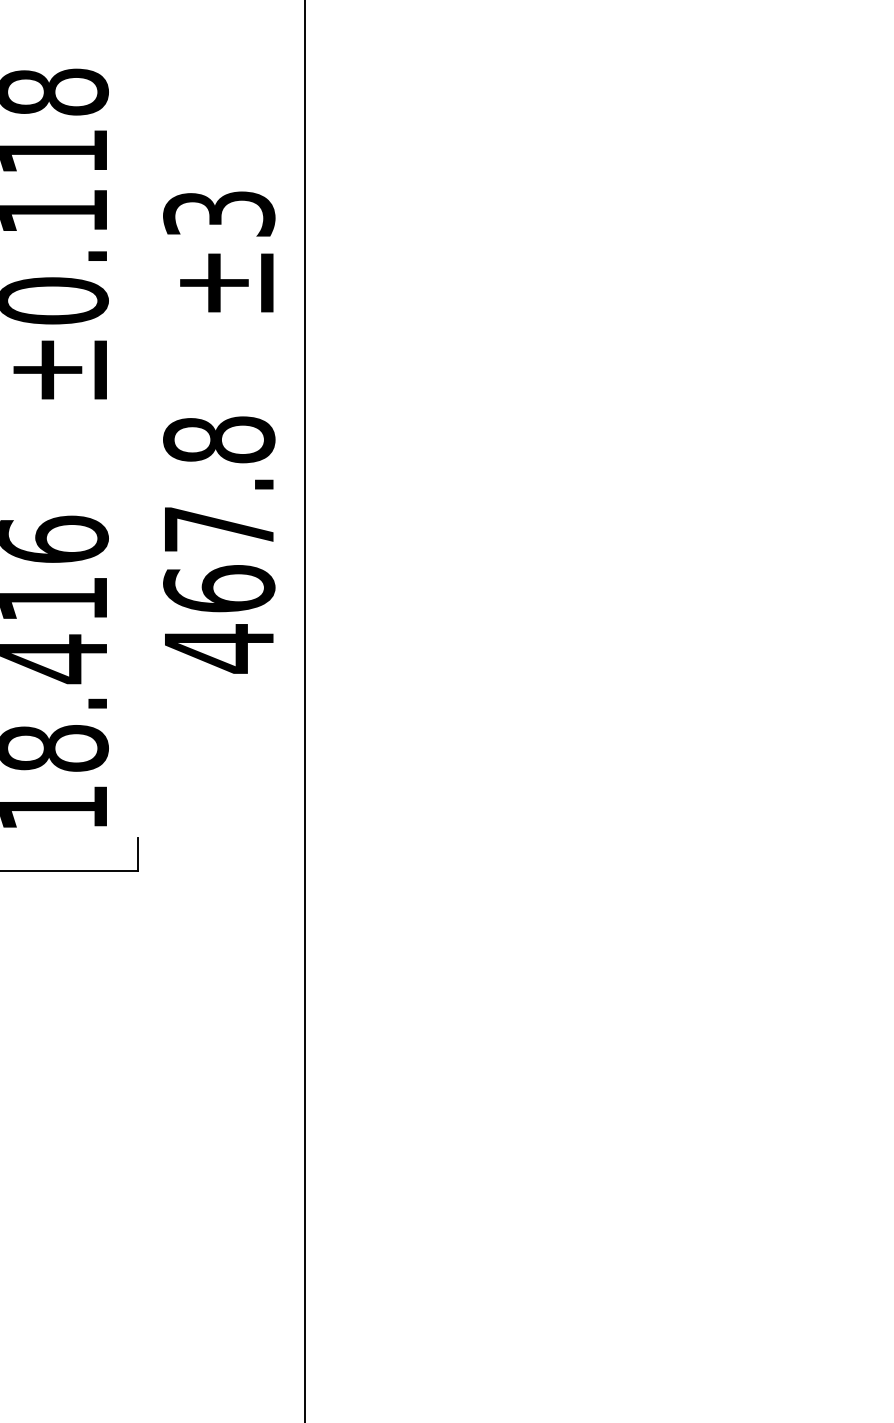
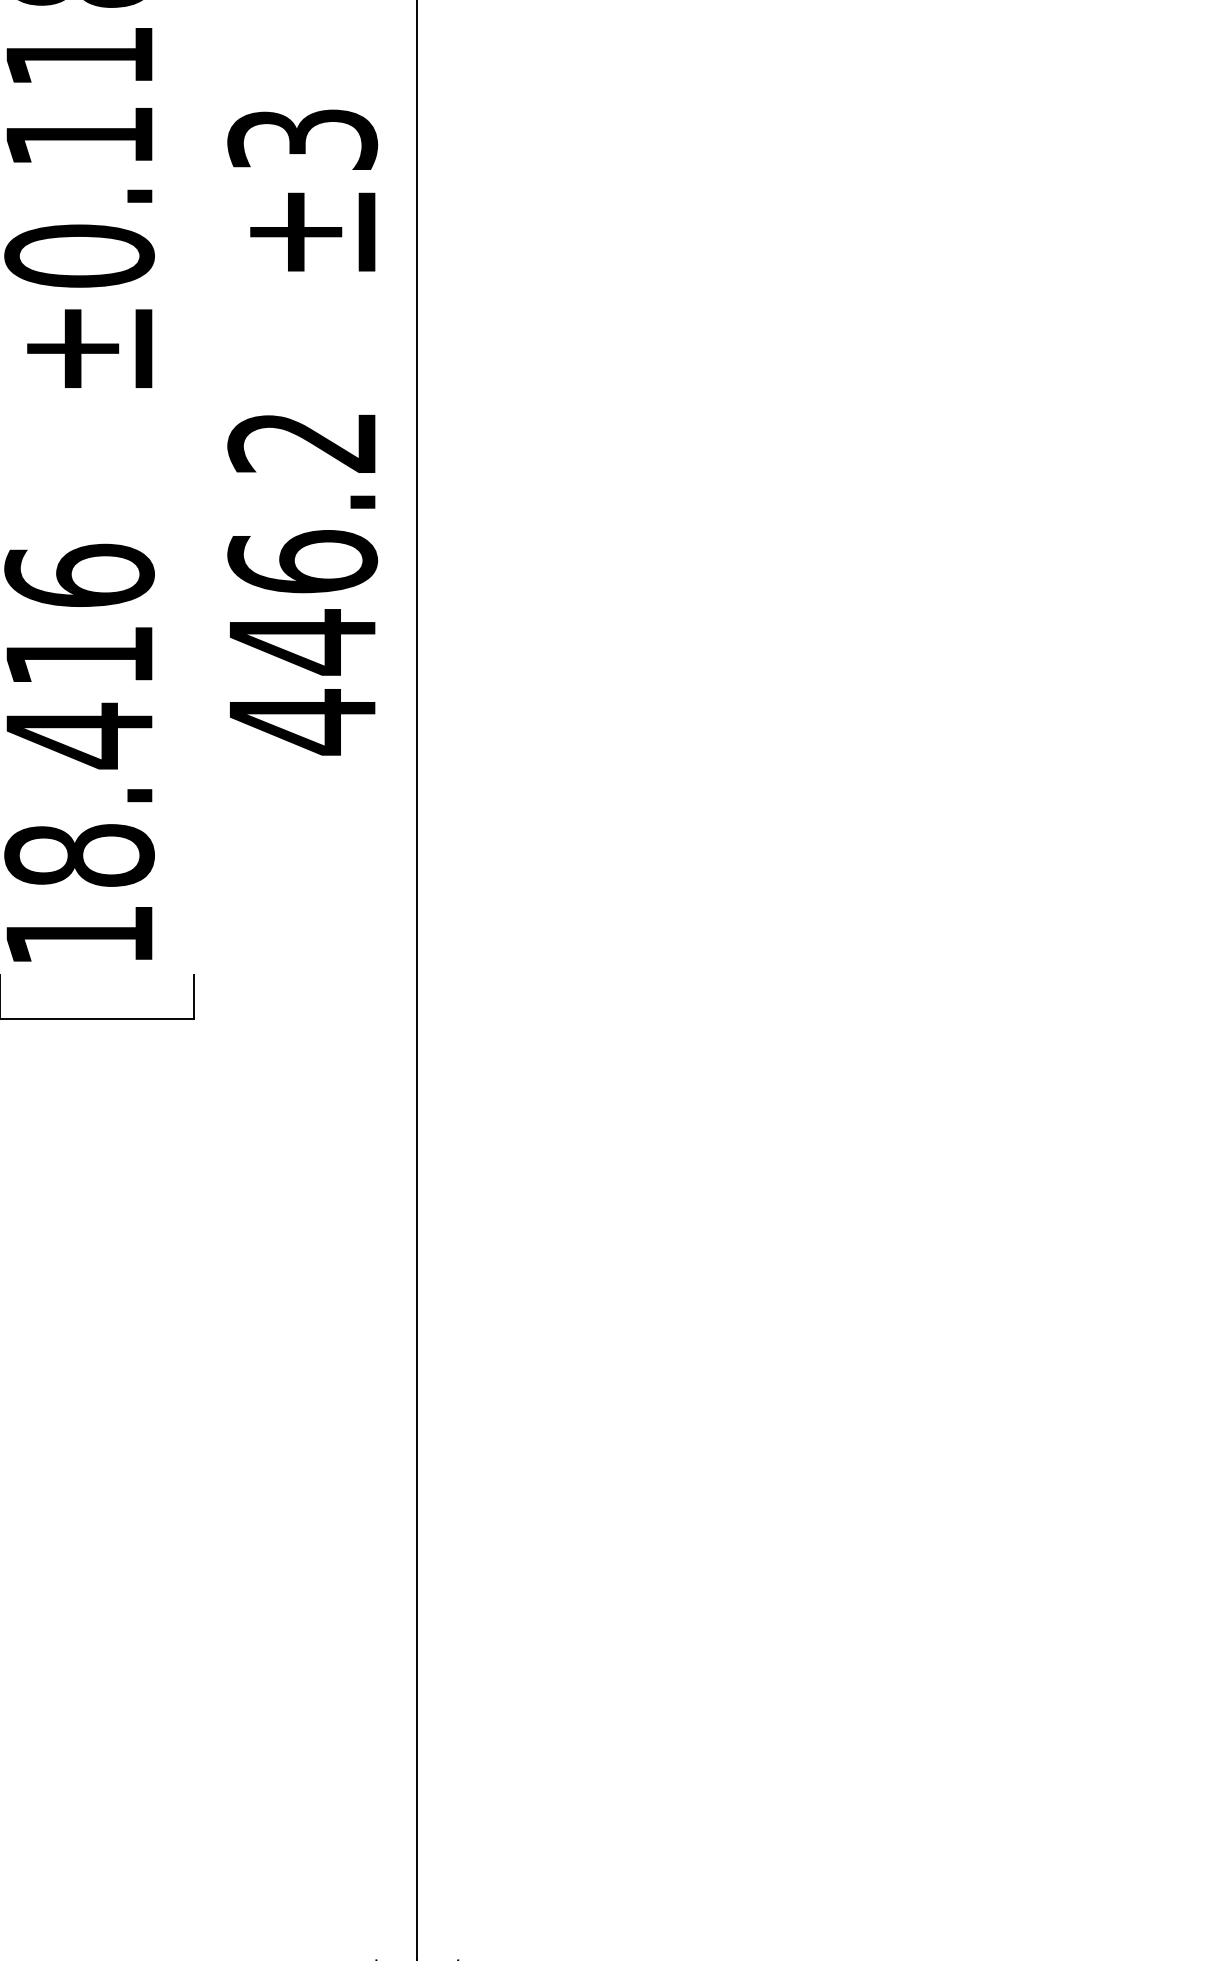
text: (219, 514) -> (302, 542), 467.8 -> 446.2

